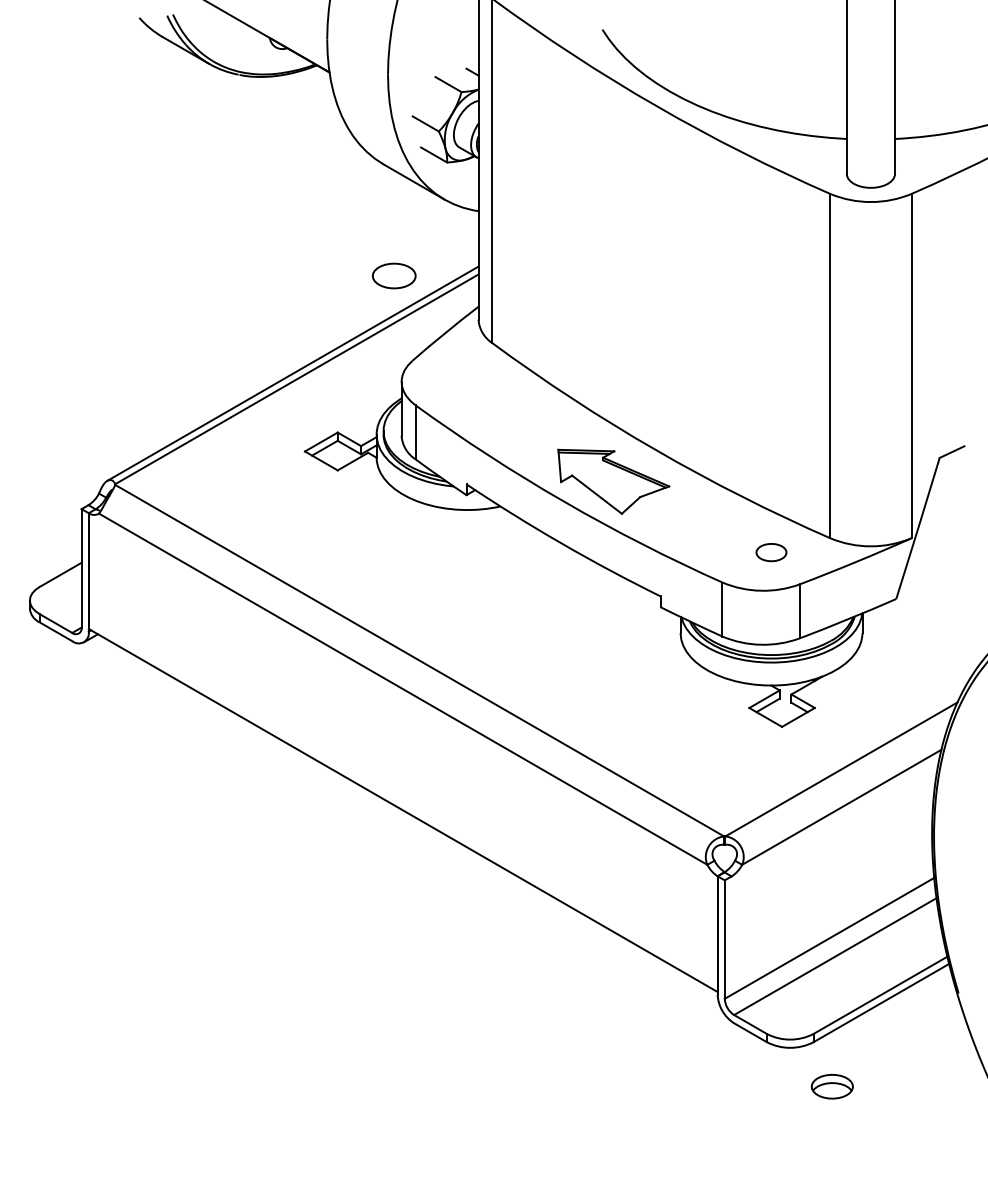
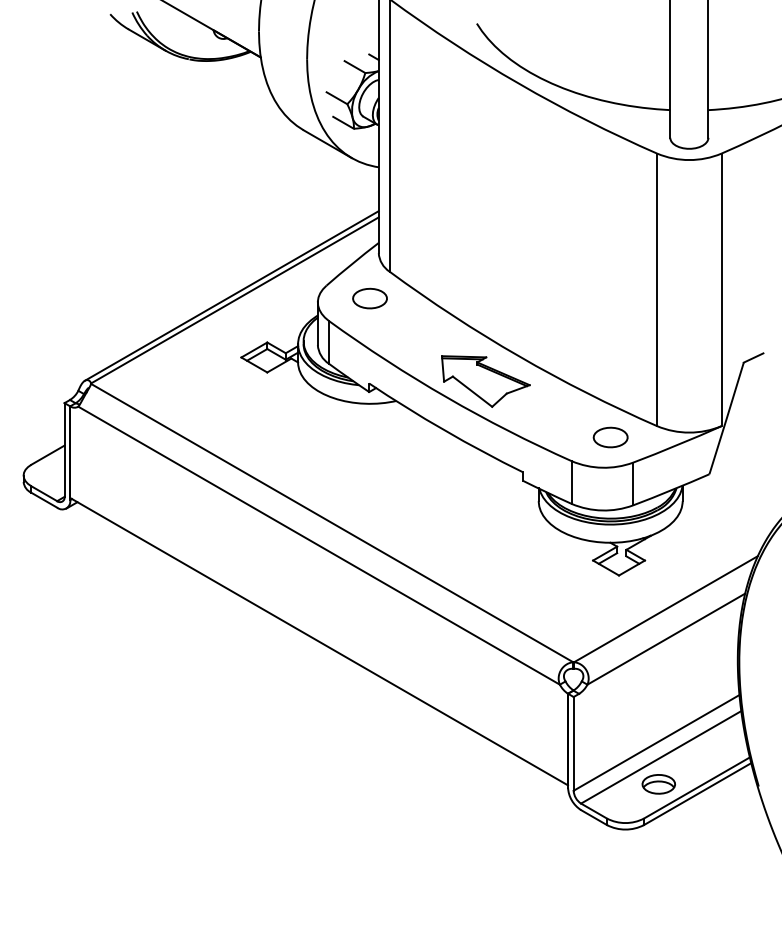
part: (393, 275) -> (369, 298), moved
part: (771, 552) -> (610, 437), size x1.43
part: (831, 1086) -> (658, 784), moved

